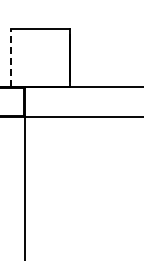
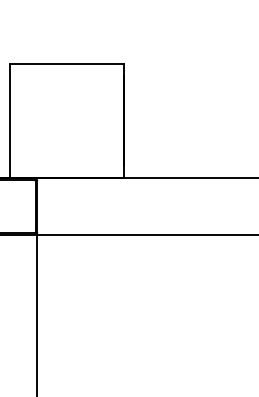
line: (11, 57) -> (10, 119), dashed -> solid

